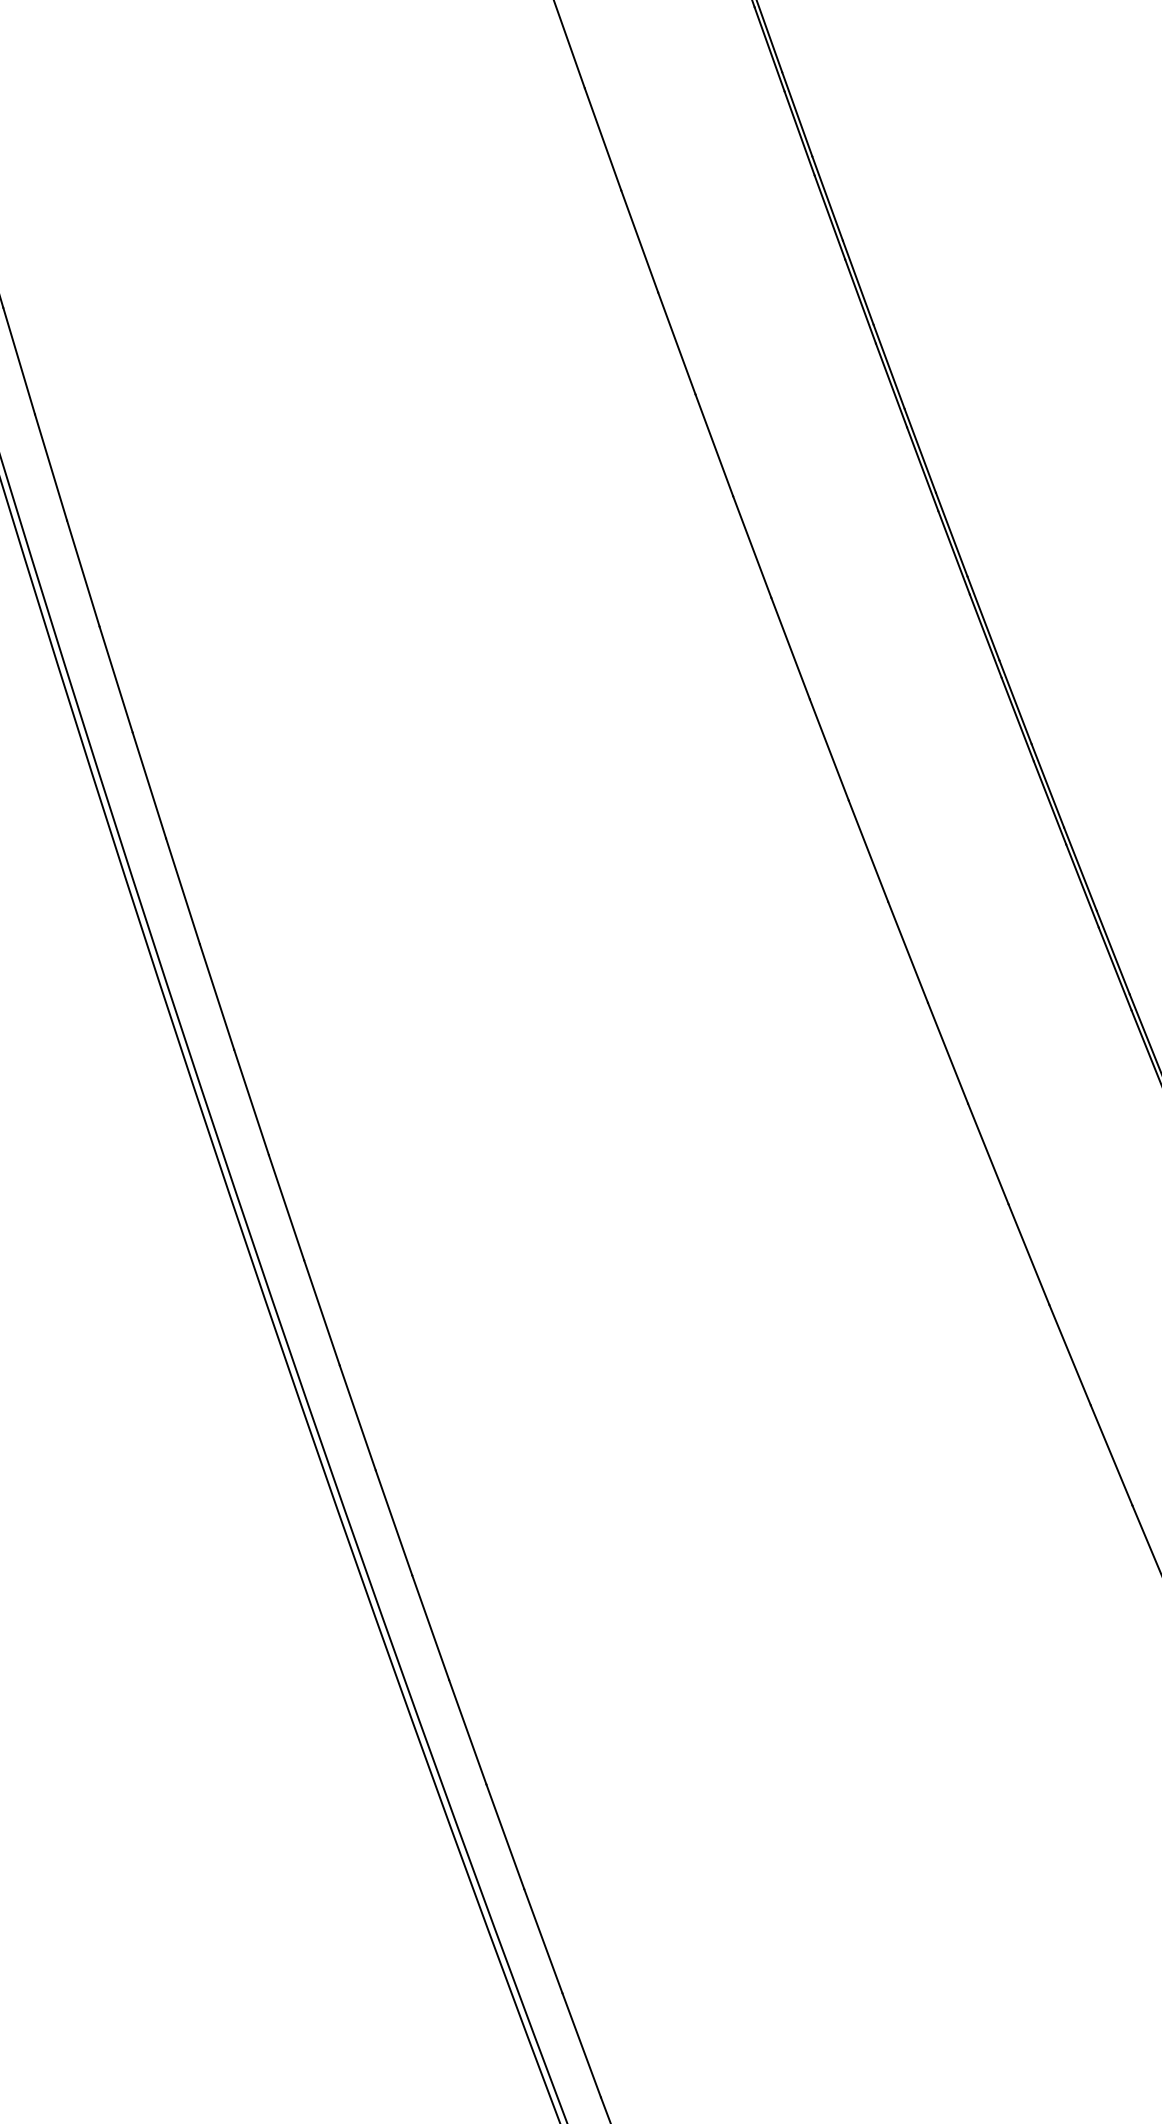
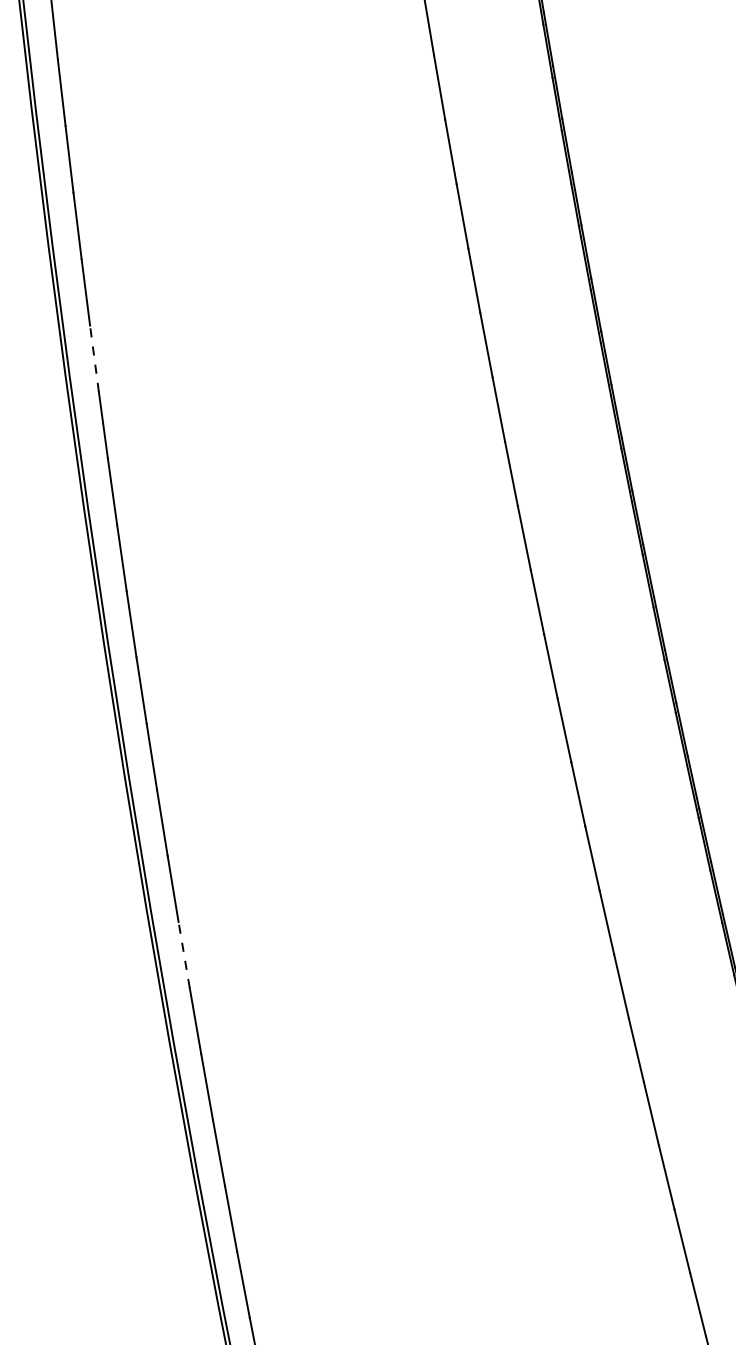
line: (116, 679) -> (94, 358), solid -> dashed
line: (431, 1626) -> (184, 954), solid -> dashed

